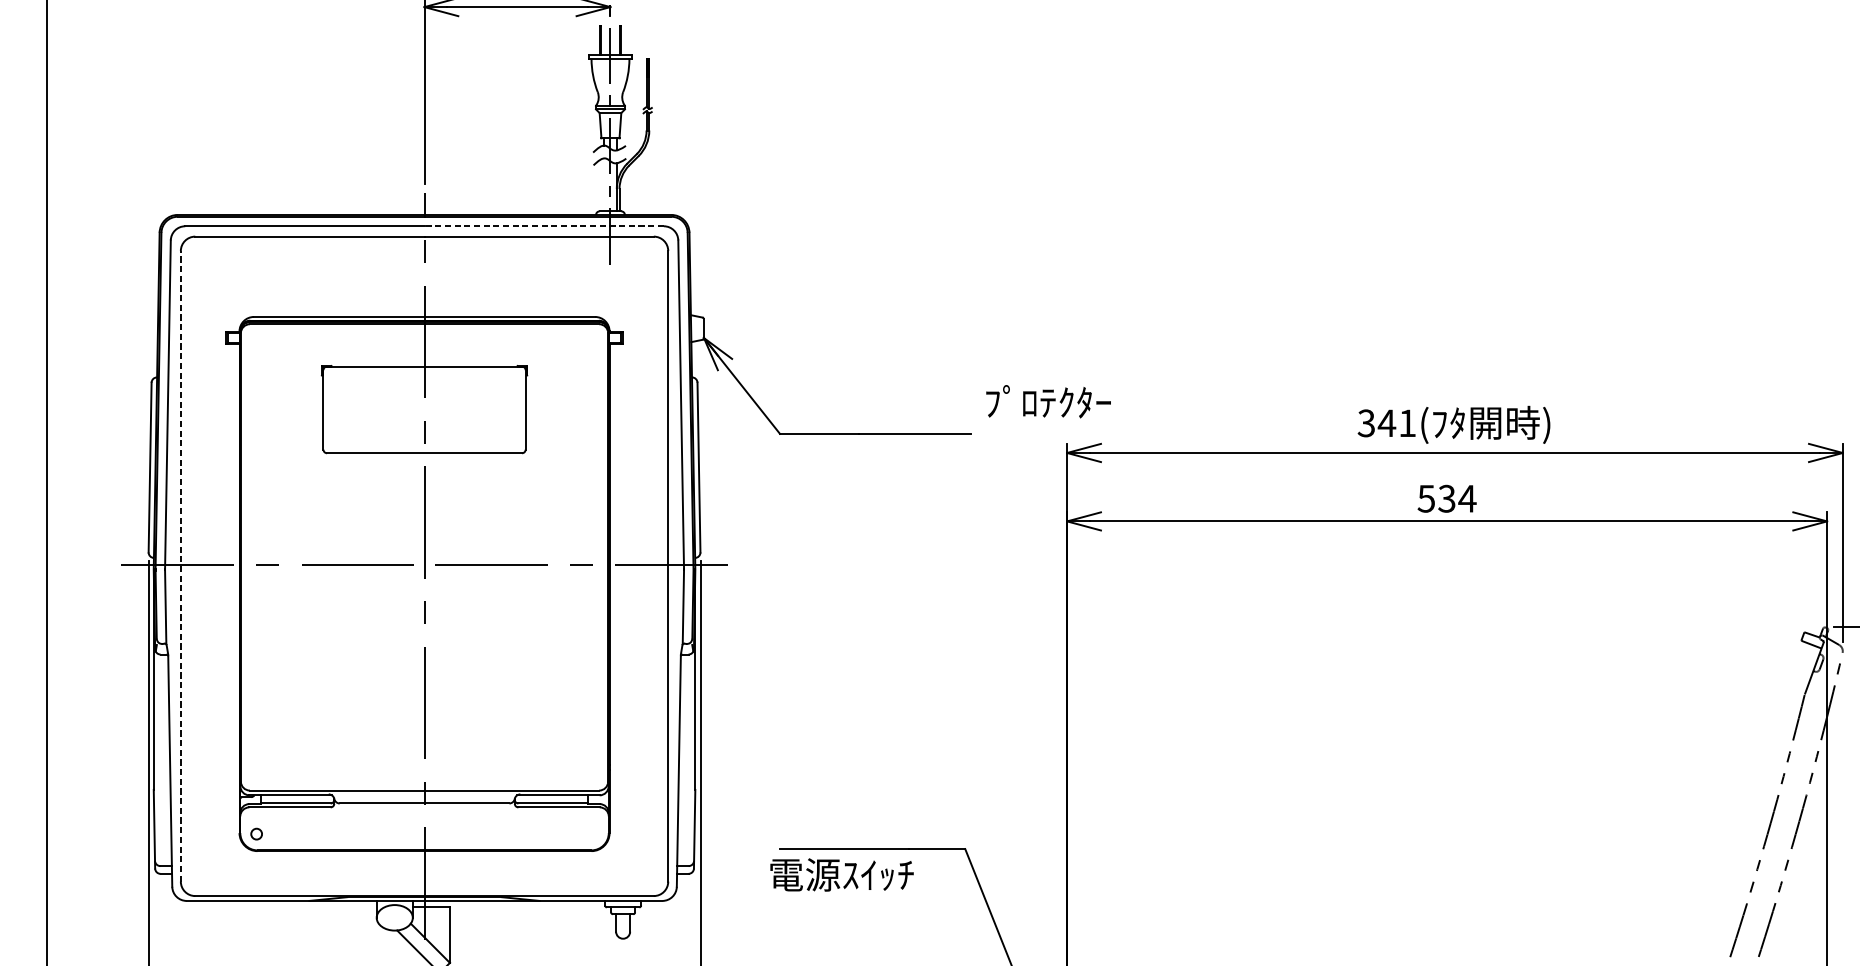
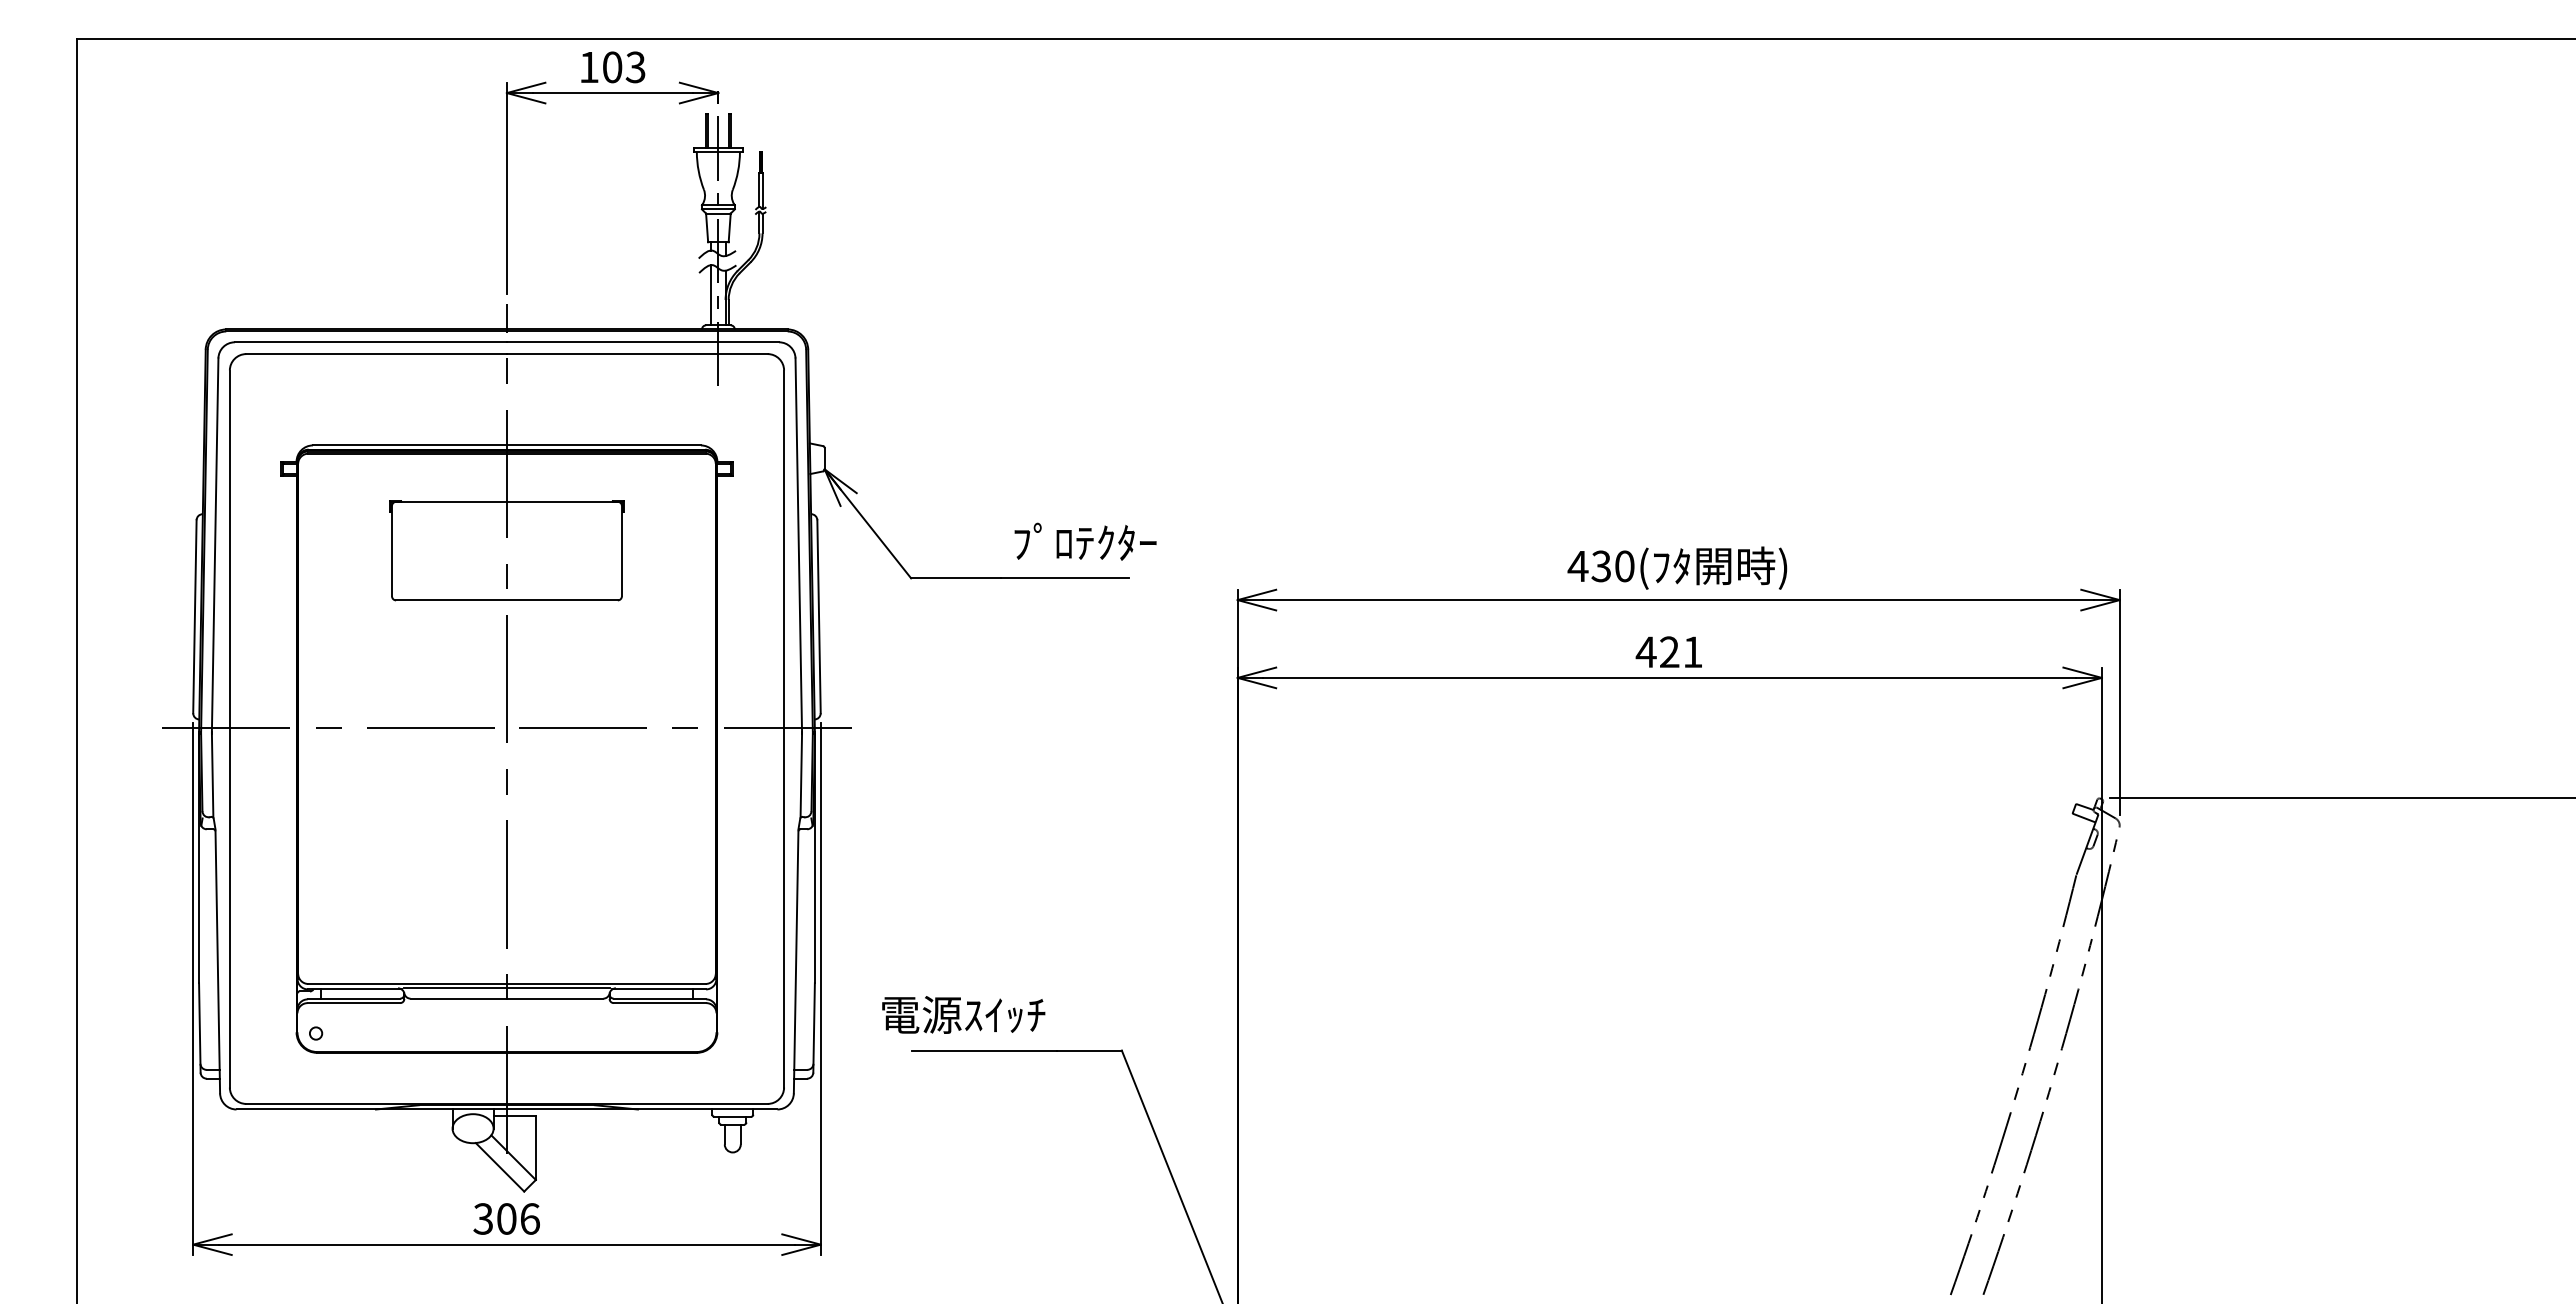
line: (604, 185) -> (711, 295), added
line: (543, 226) -> (642, 342), dashed -> solid
text: (1048, 401) -> (1085, 541), moved
text: (1386, 423) -> (1600, 566), 341( -> 430(
text: (1446, 499) -> (1669, 652), 534 -> 421
line: (180, 566) -> (229, 729), dashed -> solid
line: (424, 794) -> (506, 988), added
text: (841, 874) -> (963, 1014), moved

